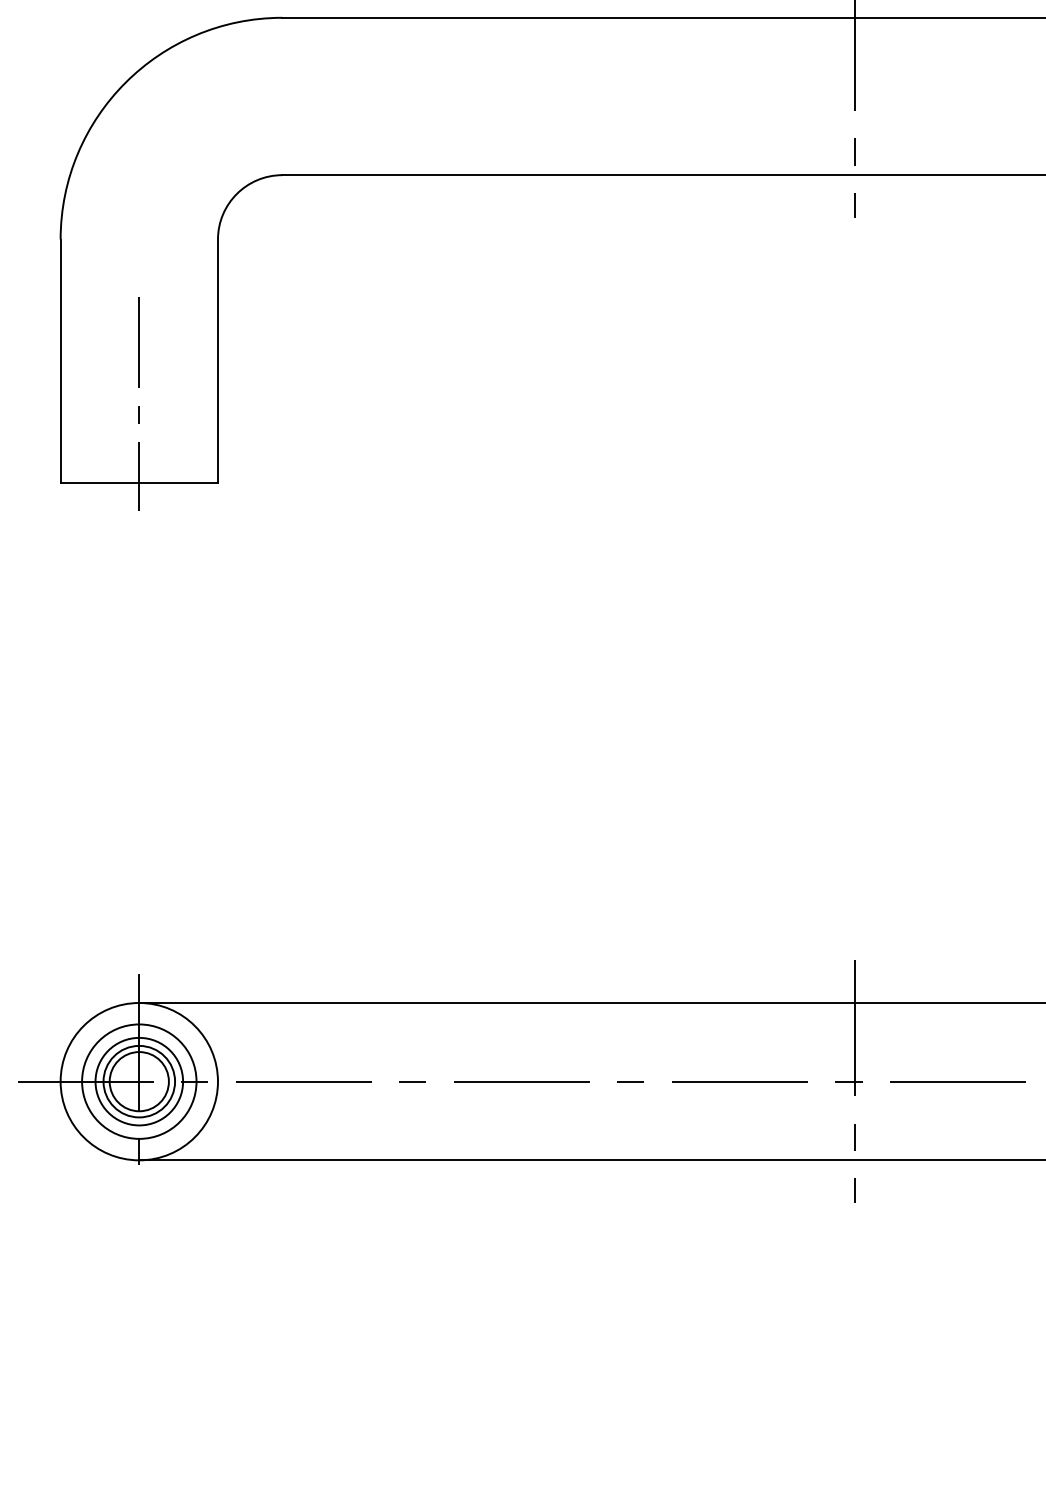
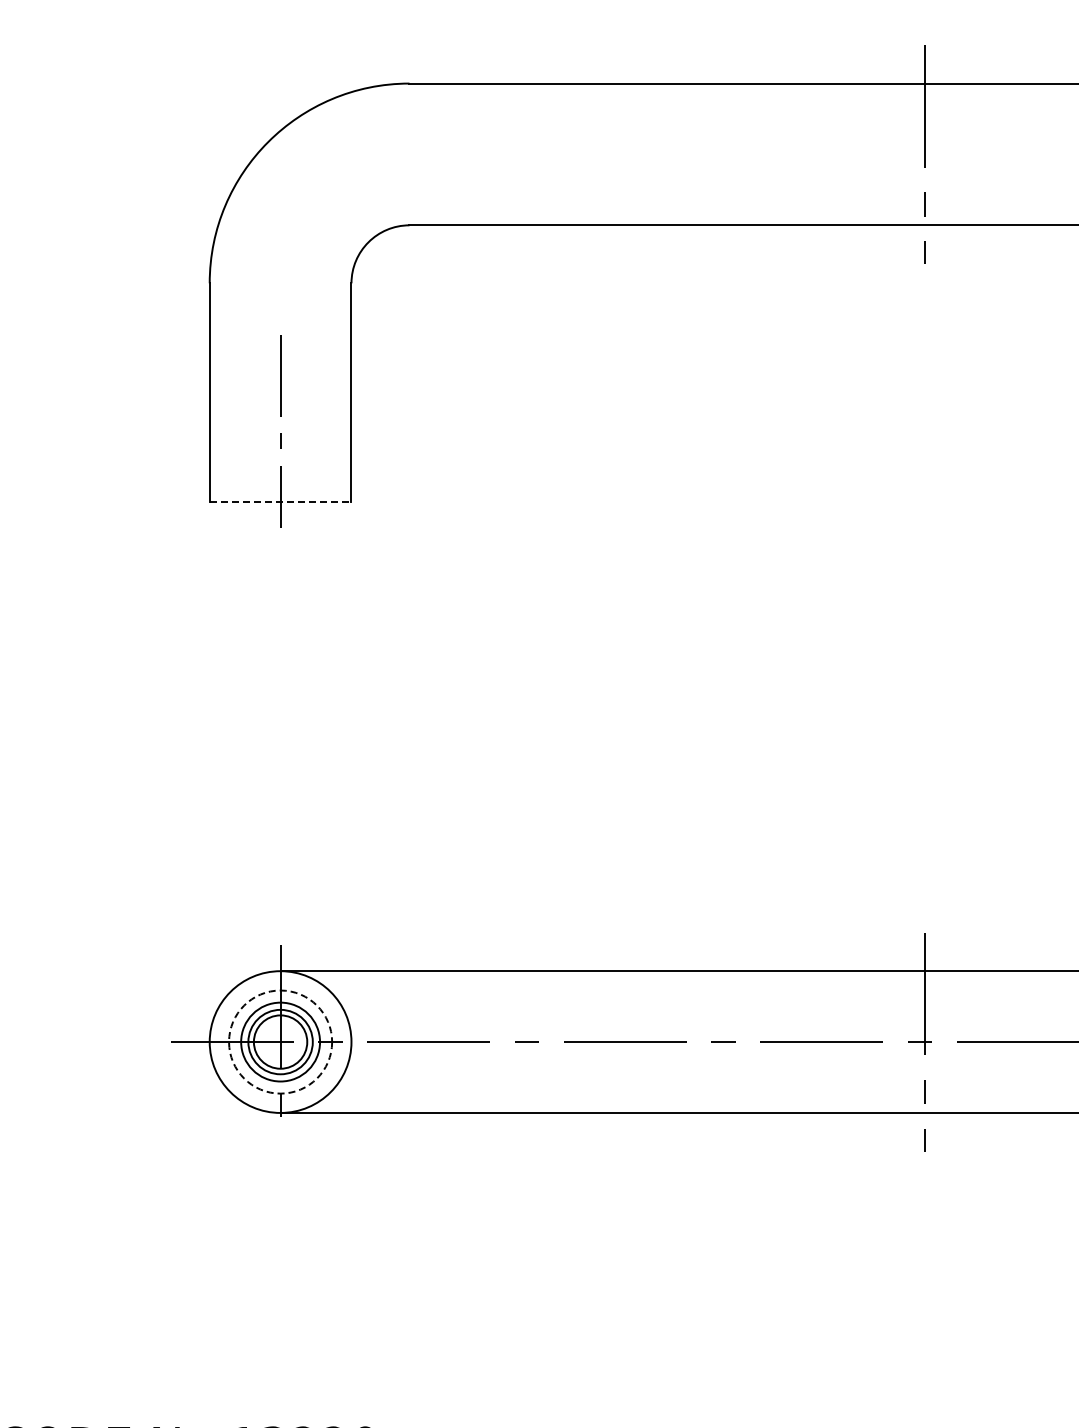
line: (139, 482) -> (280, 502), solid -> dashed
circle: (139, 1081) -> (280, 1041), solid -> dashed

